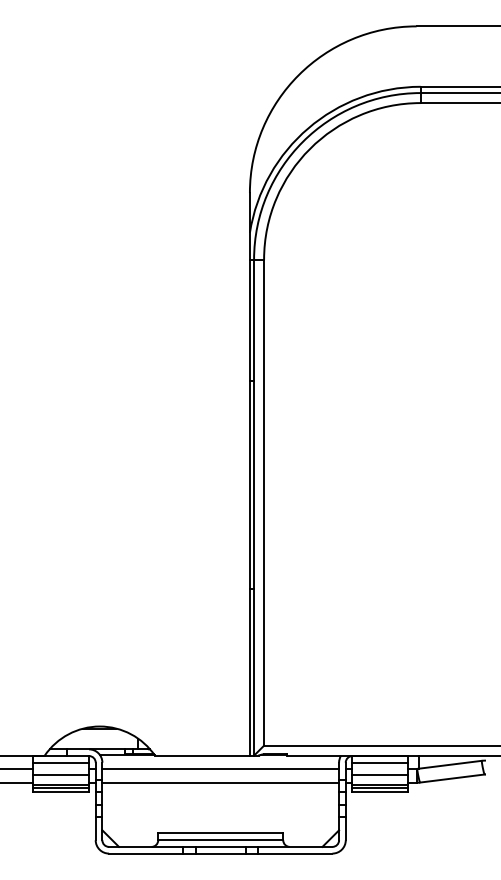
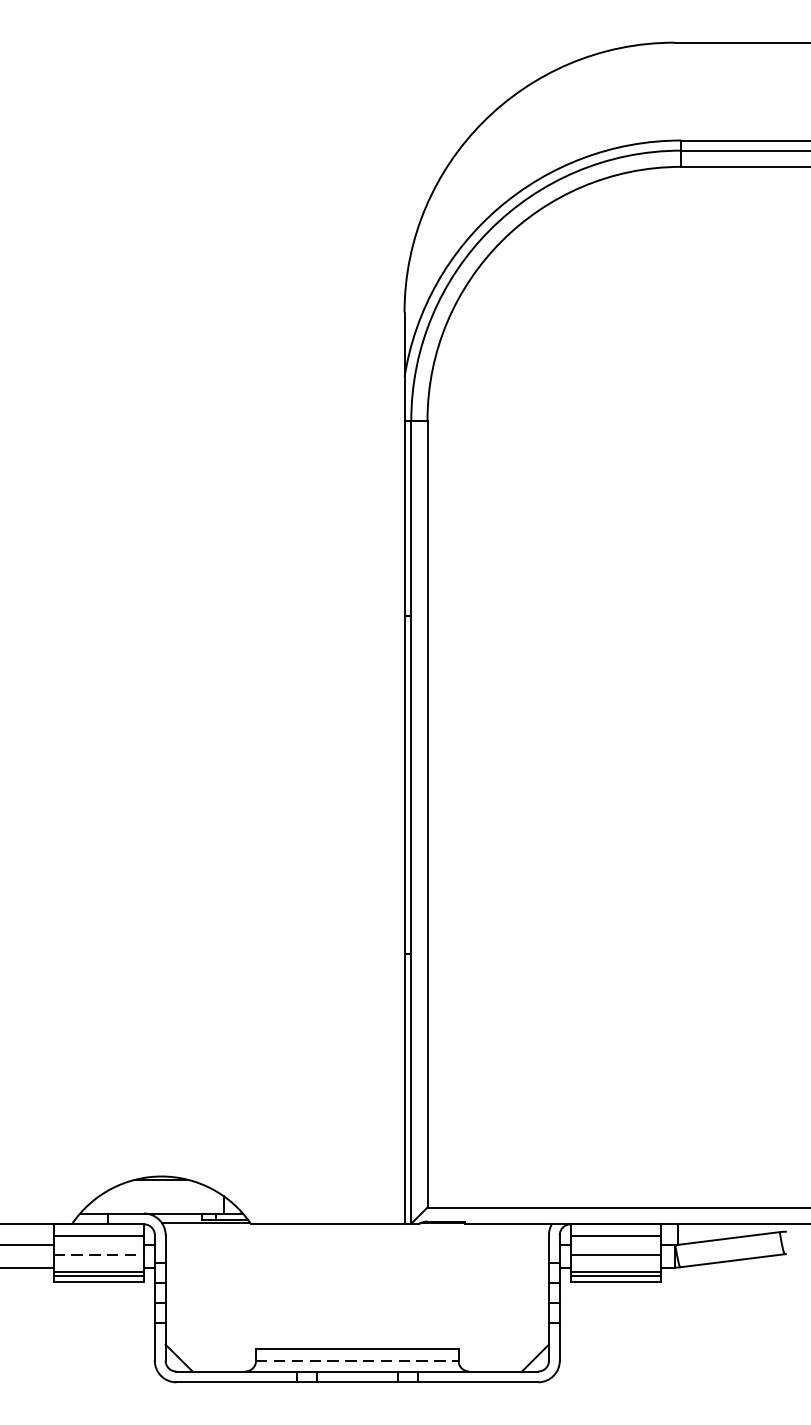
line: (220, 768) -> (356, 1244), removed
line: (61, 774) -> (99, 1254), solid -> dashed
line: (220, 782) -> (356, 1267), removed
line: (220, 840) -> (356, 1361), solid -> dashed

